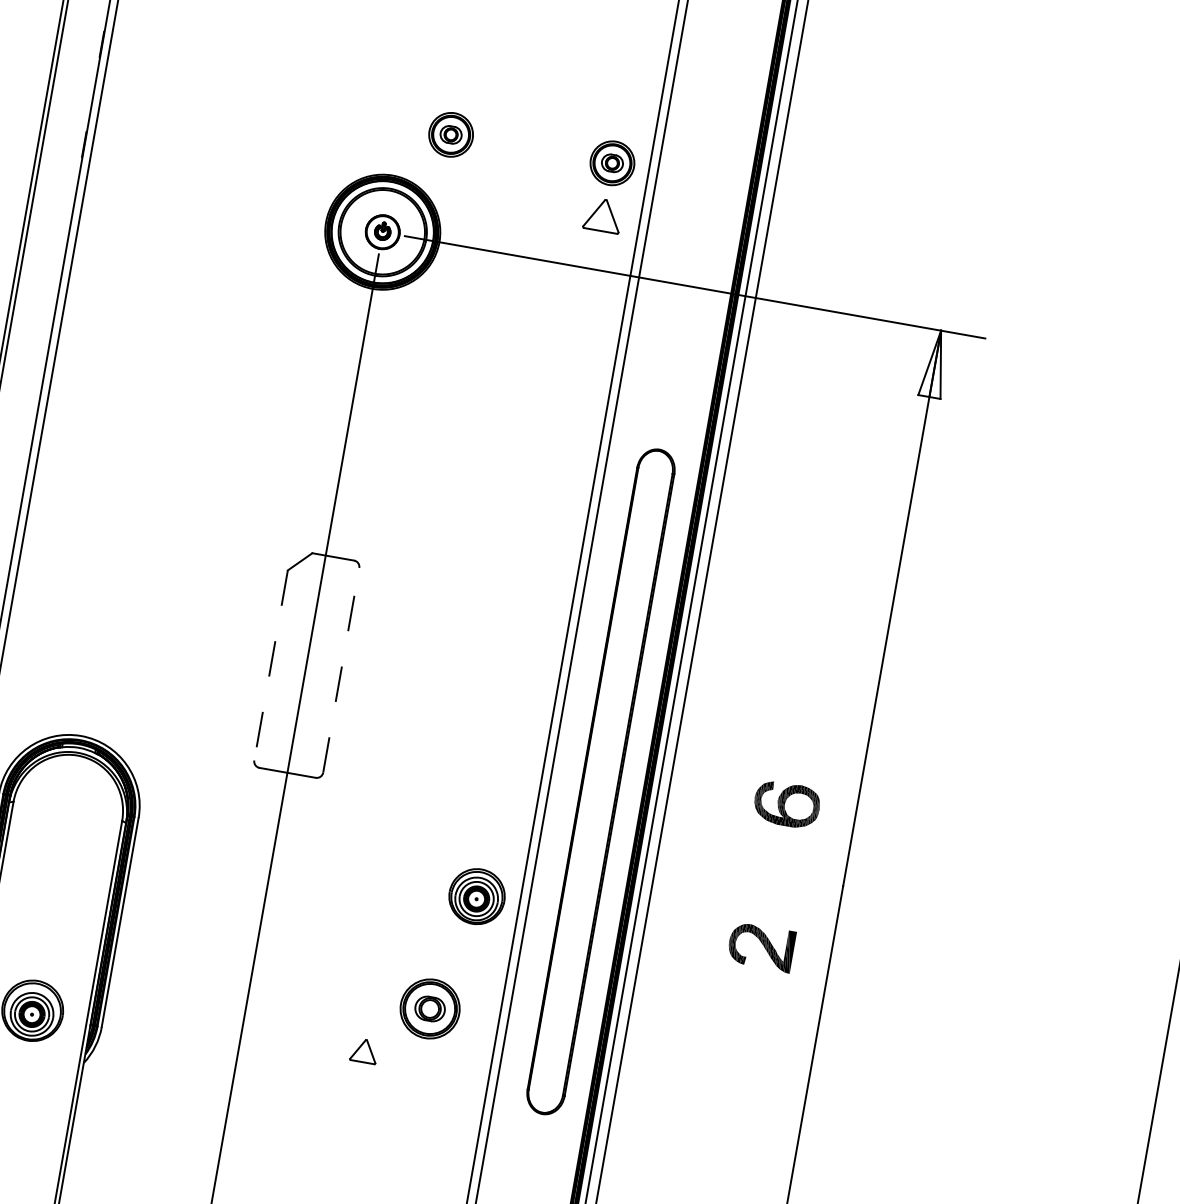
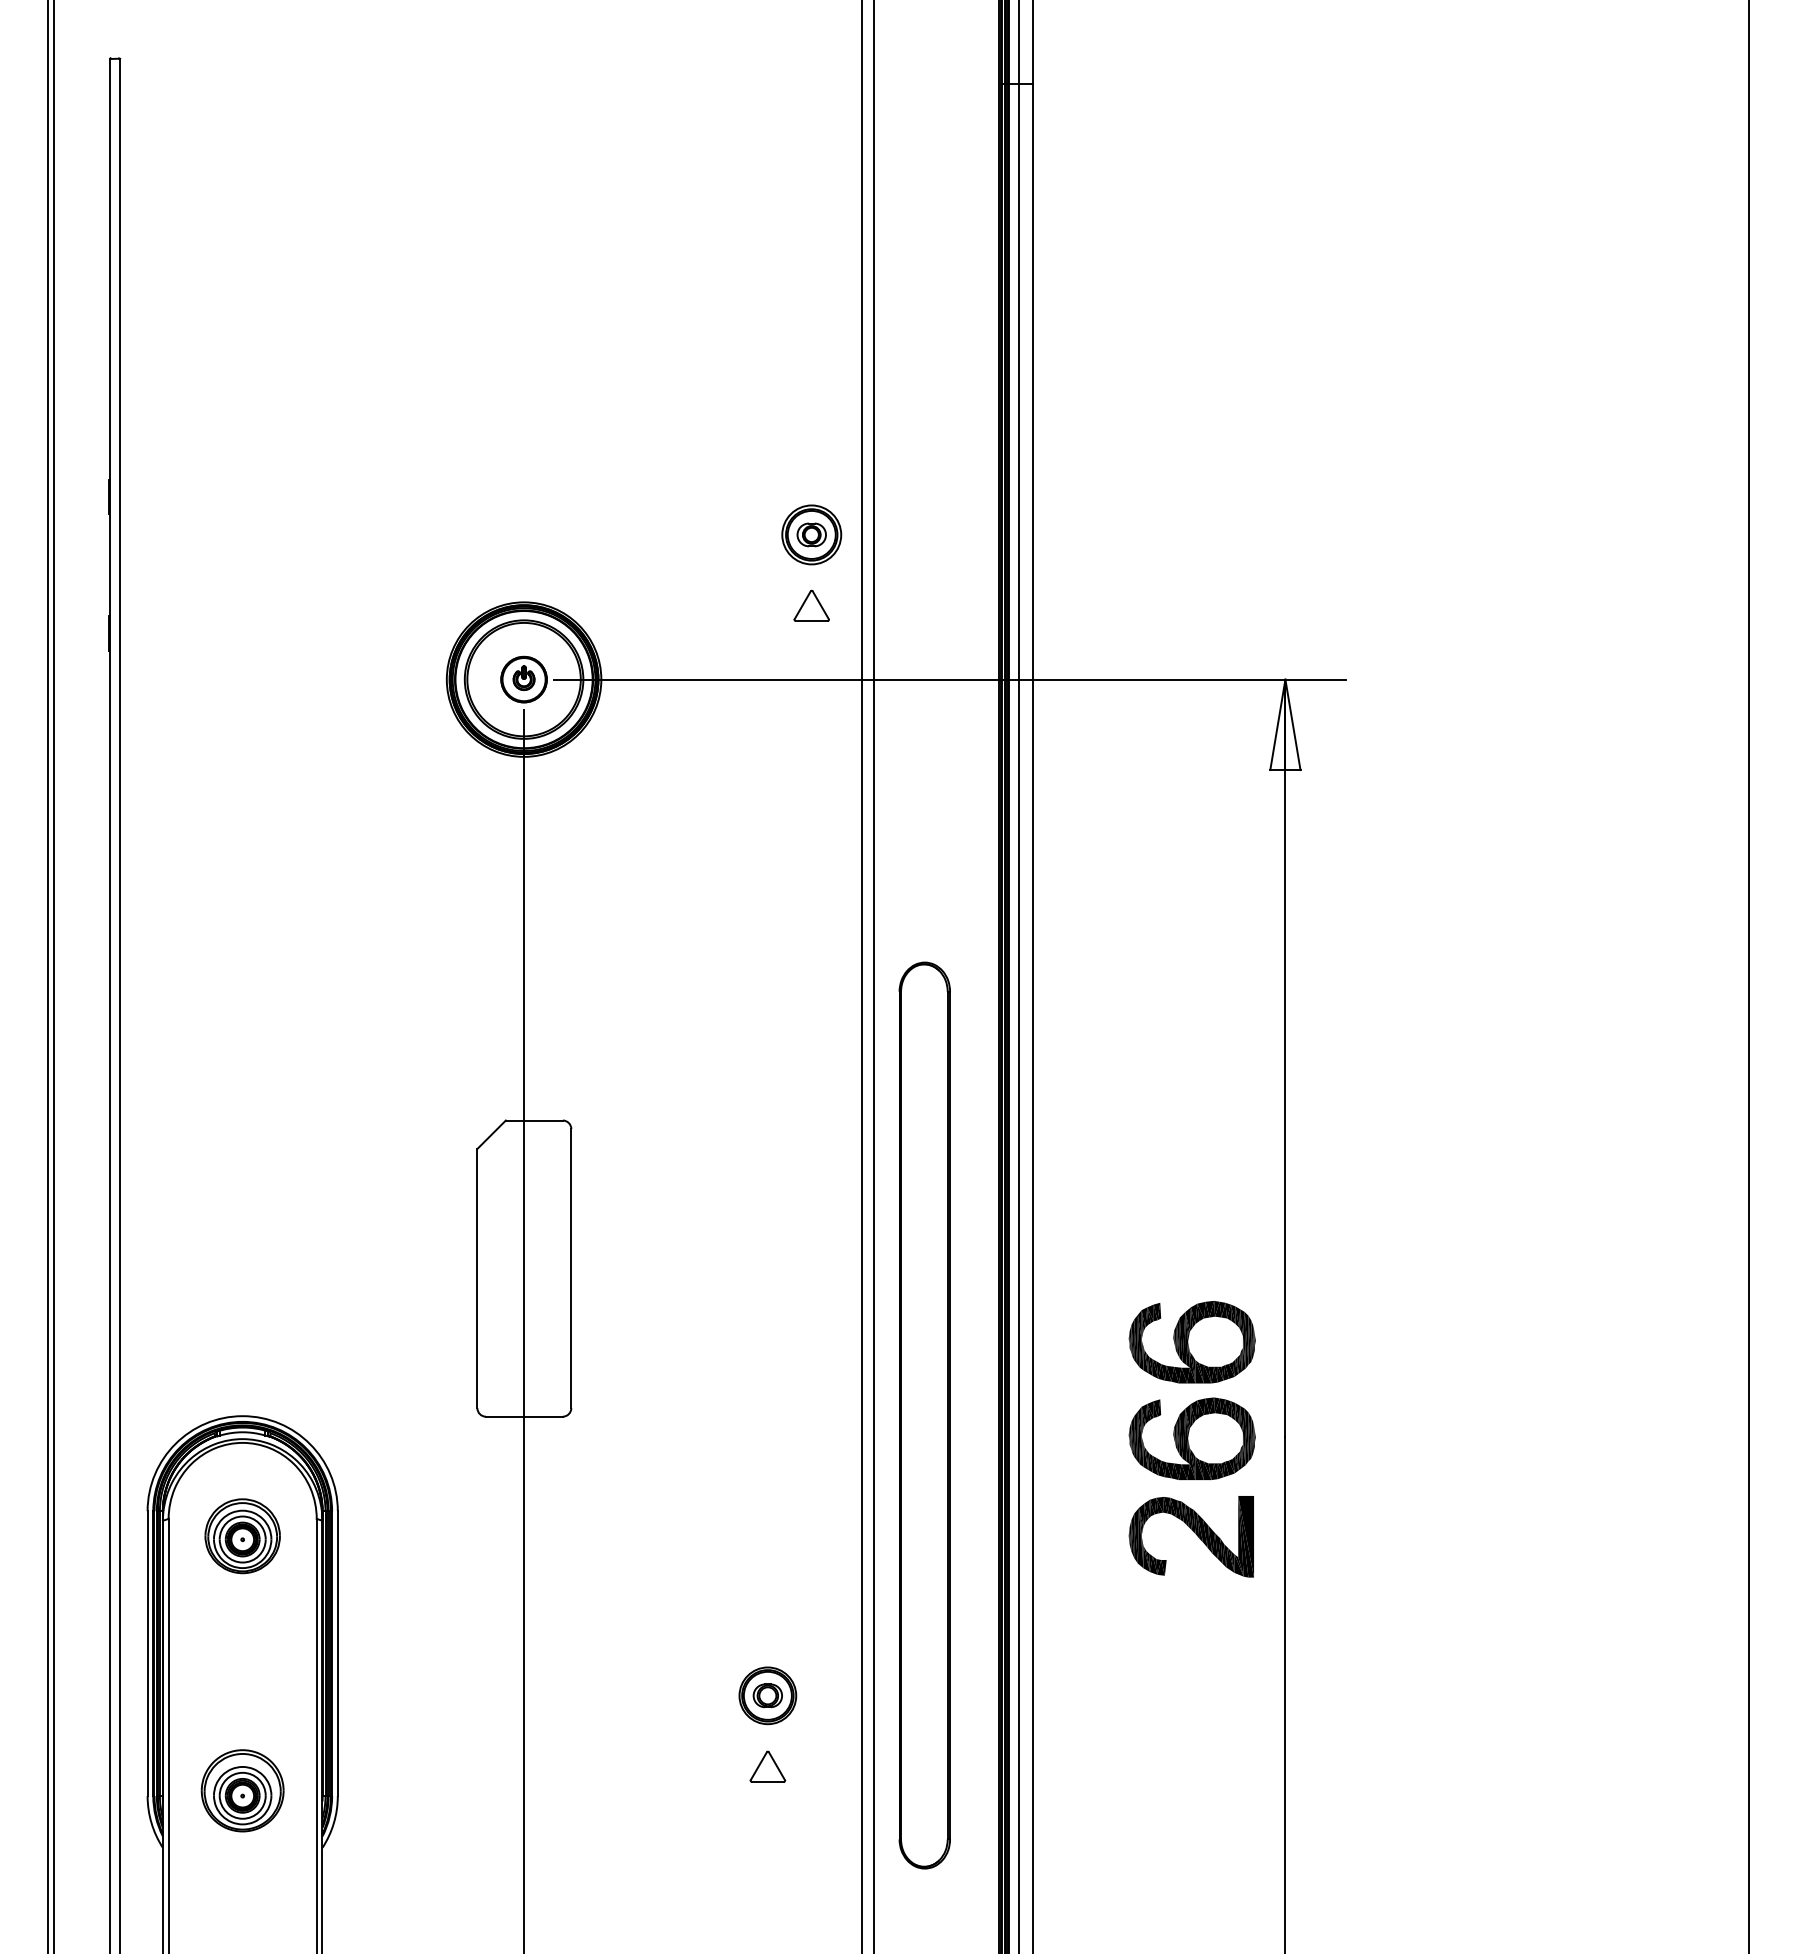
part: (450, 134) -> (591, 534), removed
part: (603, 215) -> (811, 605), size x0.71
line: (271, 665) -> (477, 1278), dashed -> solid
line: (341, 670) -> (571, 1268), dashed -> solid
part: (600, 781) -> (924, 1415), moved
part: (786, 804) -> (1191, 1342), size x1.43
part: (774, 875) -> (1191, 1438), added
part: (476, 896) -> (242, 1536), moved
part: (760, 946) -> (1190, 1536), size x1.43
part: (429, 1008) -> (767, 1695), size x0.71
part: (364, 1050) -> (767, 1766), moved

